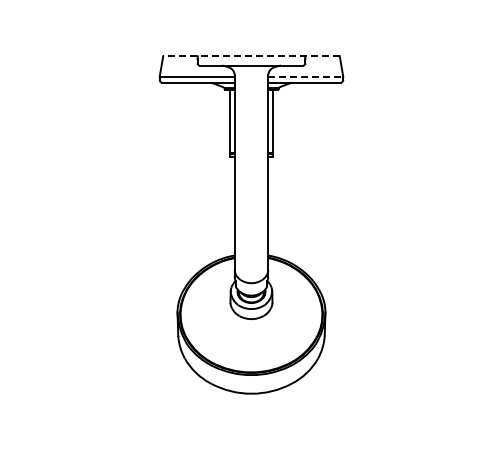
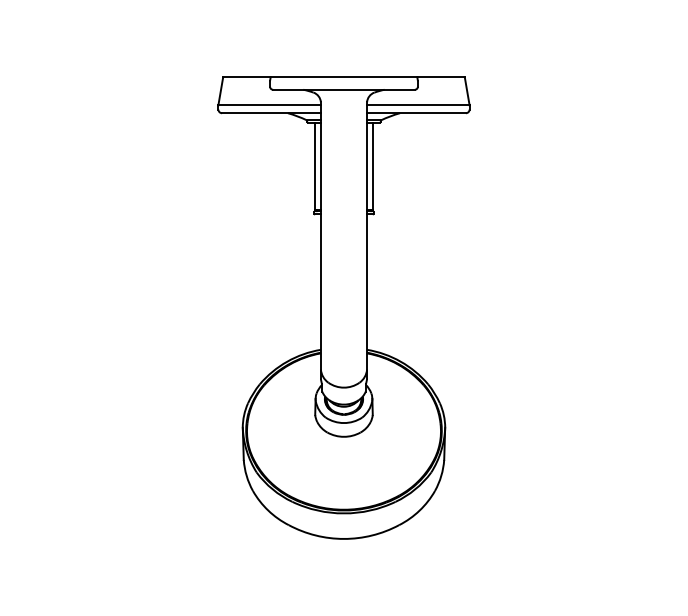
line: (251, 56) -> (344, 77), dashed -> solid
line: (306, 76) -> (419, 104), dashed -> solid

